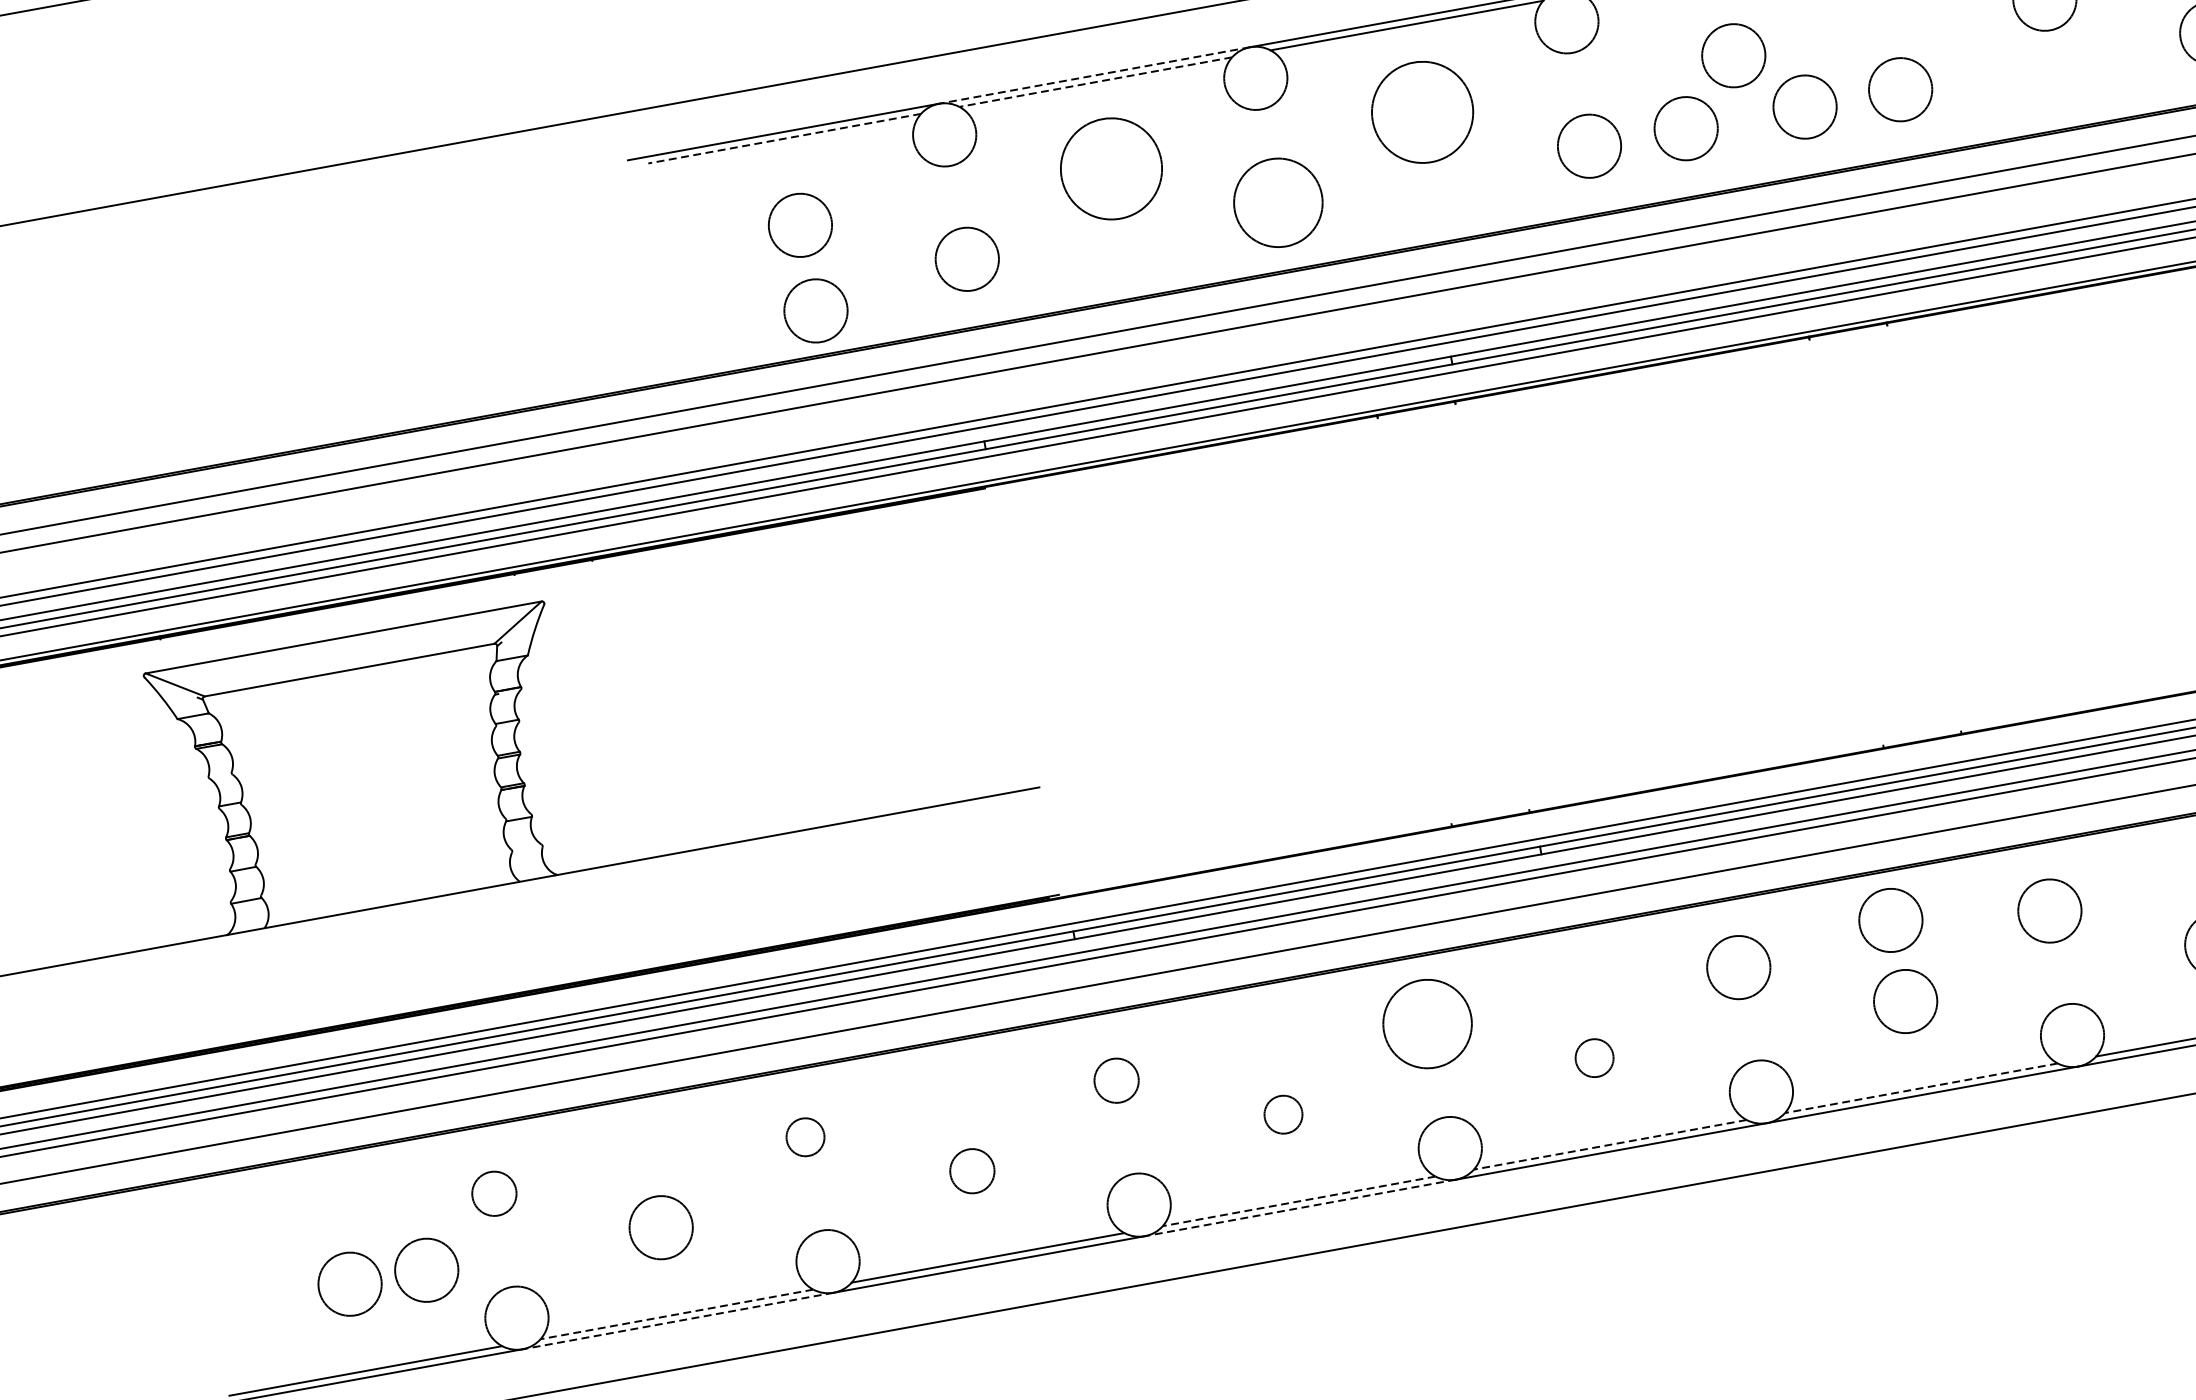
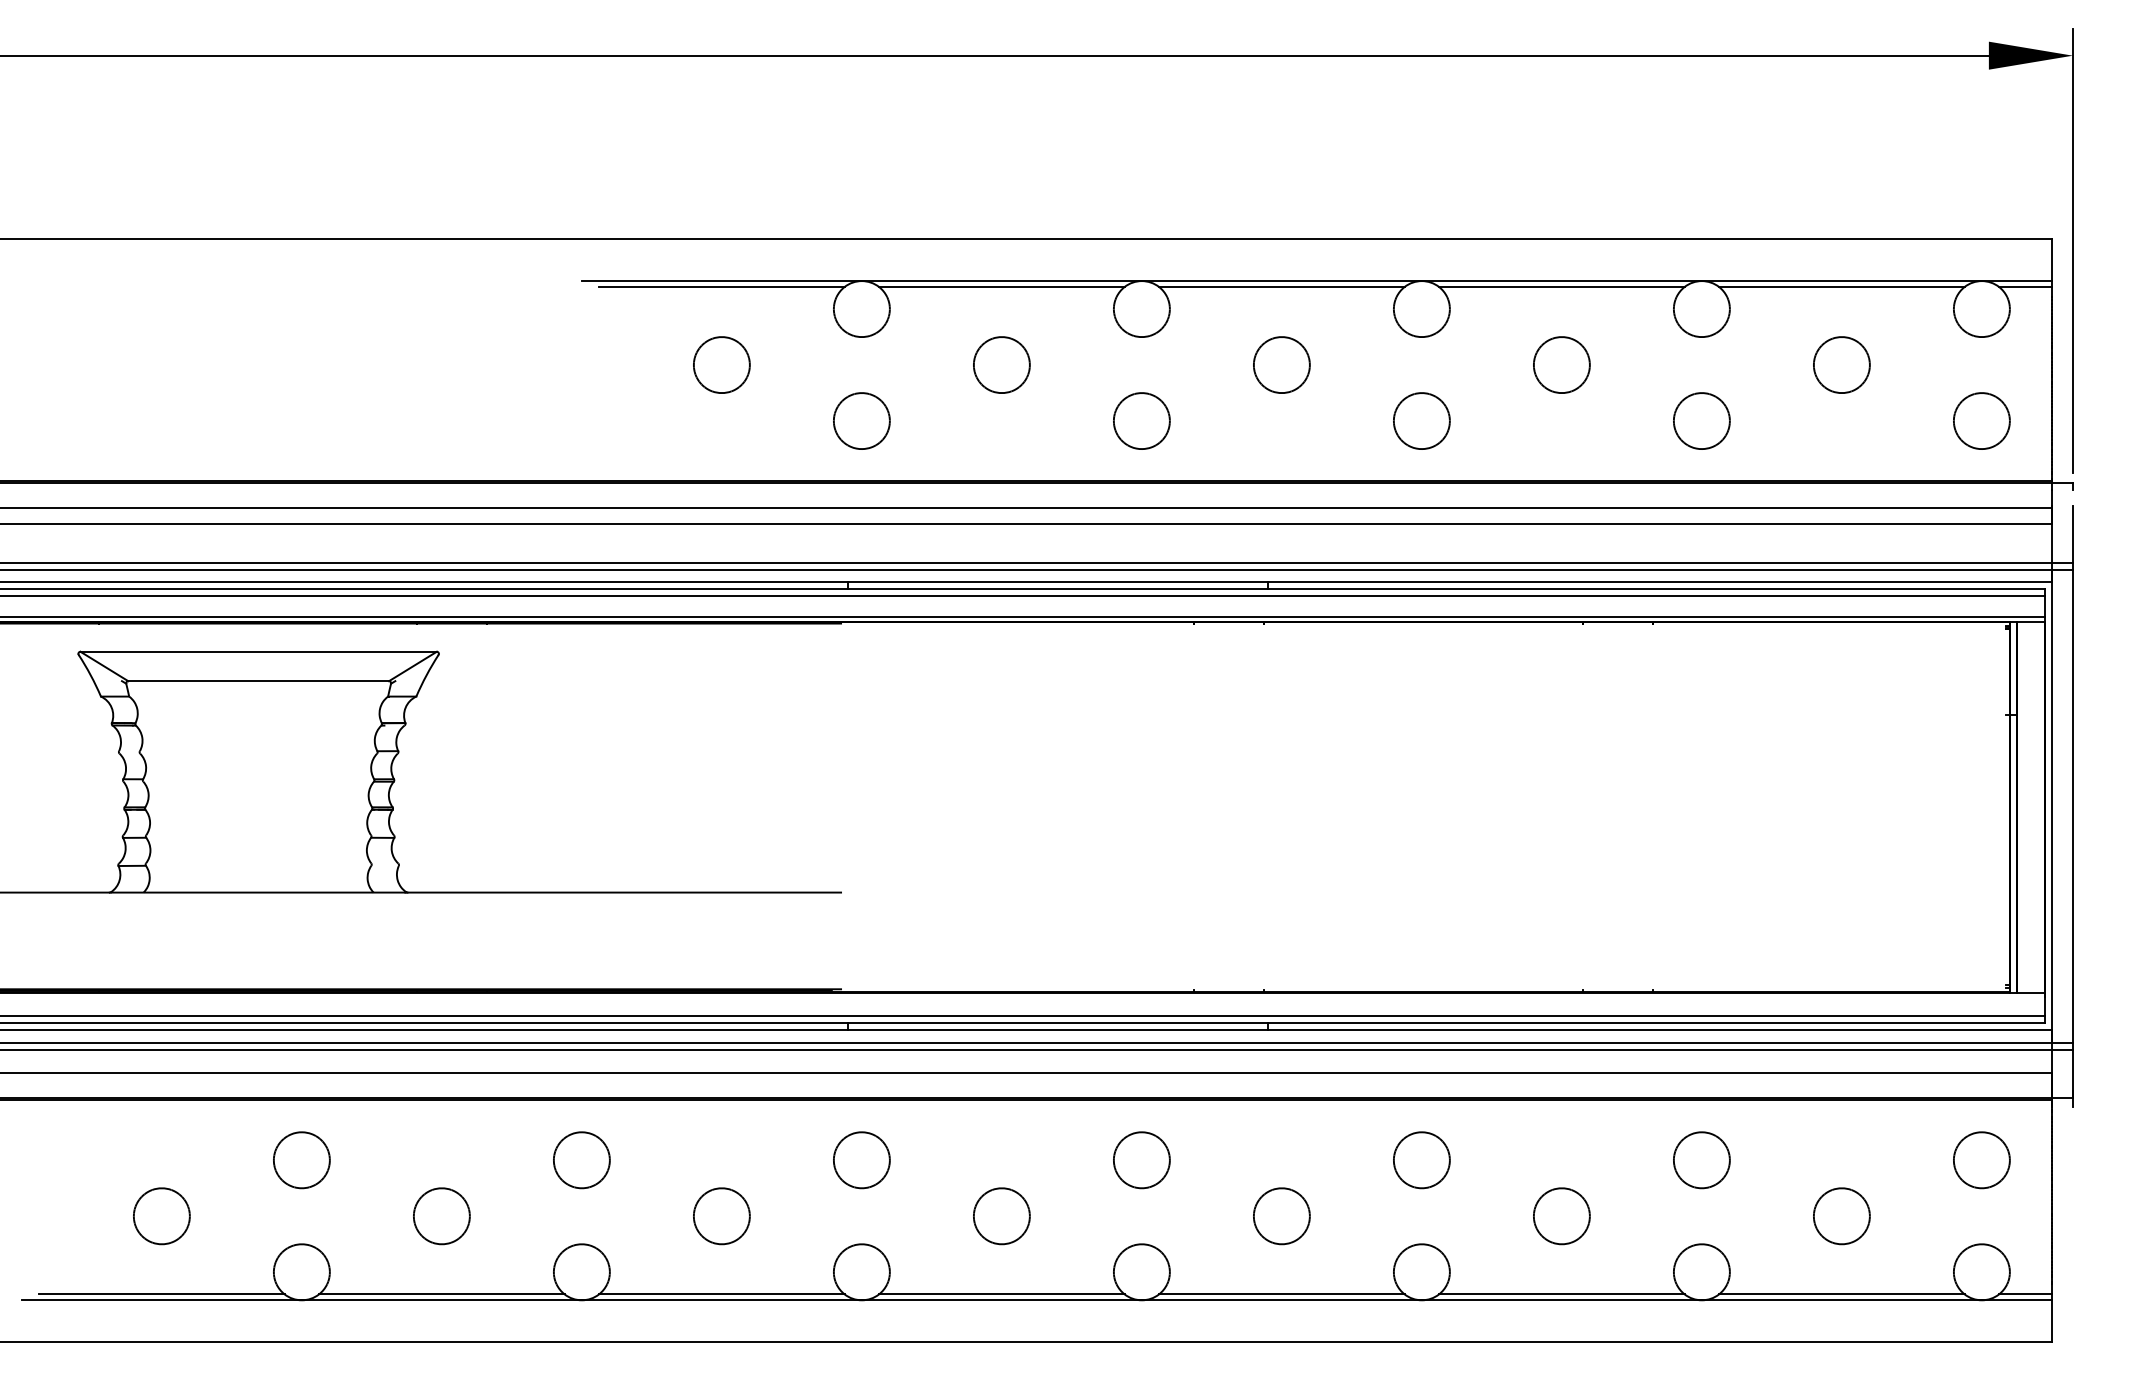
line: (1094, 76) -> (1001, 281), dashed -> solid
line: (1095, 82) -> (1001, 287), dashed -> solid
part: (1804, 106) -> (1615, 420), removed
part: (1422, 111) -> (1281, 364), size x0.62
part: (1685, 128) -> (1508, 420), removed
line: (784, 139) -> (721, 287), dashed -> solid
part: (1111, 168) -> (1001, 364), size x0.62
part: (1277, 202) -> (1141, 420), size x0.71
part: (815, 310) -> (721, 441), removed
part: (1890, 920) -> (1561, 1143), removed
part: (1427, 1024) -> (1141, 1160), size x0.71
part: (1594, 1058) -> (1281, 1216), size x1.67
part: (1116, 1080) -> (861, 1160), size x1.43
line: (1921, 1088) -> (1561, 1294), dashed -> solid
part: (1283, 1114) -> (1001, 1216), size x1.67
part: (805, 1137) -> (581, 1160), size x1.67
line: (1609, 1145) -> (1281, 1294), dashed -> solid
part: (971, 1171) -> (721, 1216), size x1.43
part: (493, 1194) -> (301, 1160), size x1.43
line: (1298, 1201) -> (1001, 1294), dashed -> solid
line: (1300, 1208) -> (1001, 1300), dashed -> solid
part: (426, 1270) -> (230, 1216), removed
line: (676, 1314) -> (441, 1294), dashed -> solid
line: (677, 1321) -> (441, 1300), dashed -> solid

